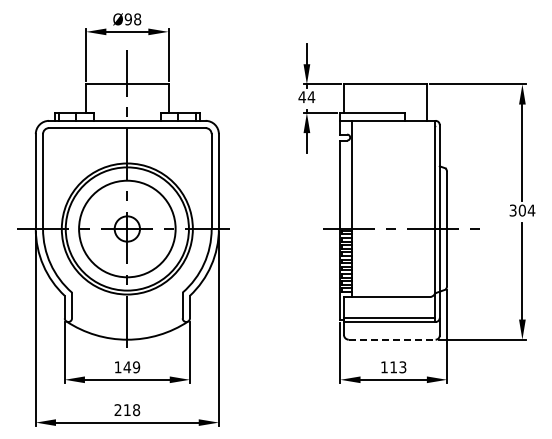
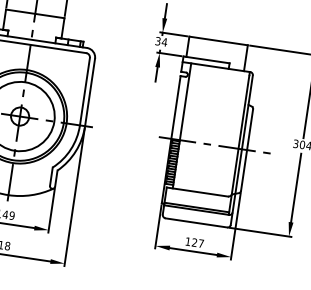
text: (302, 97) -> (158, 41), 44 -> 34
line: (392, 339) -> (196, 222), dashed -> solid
text: (398, 367) -> (198, 243), 113 -> 127

